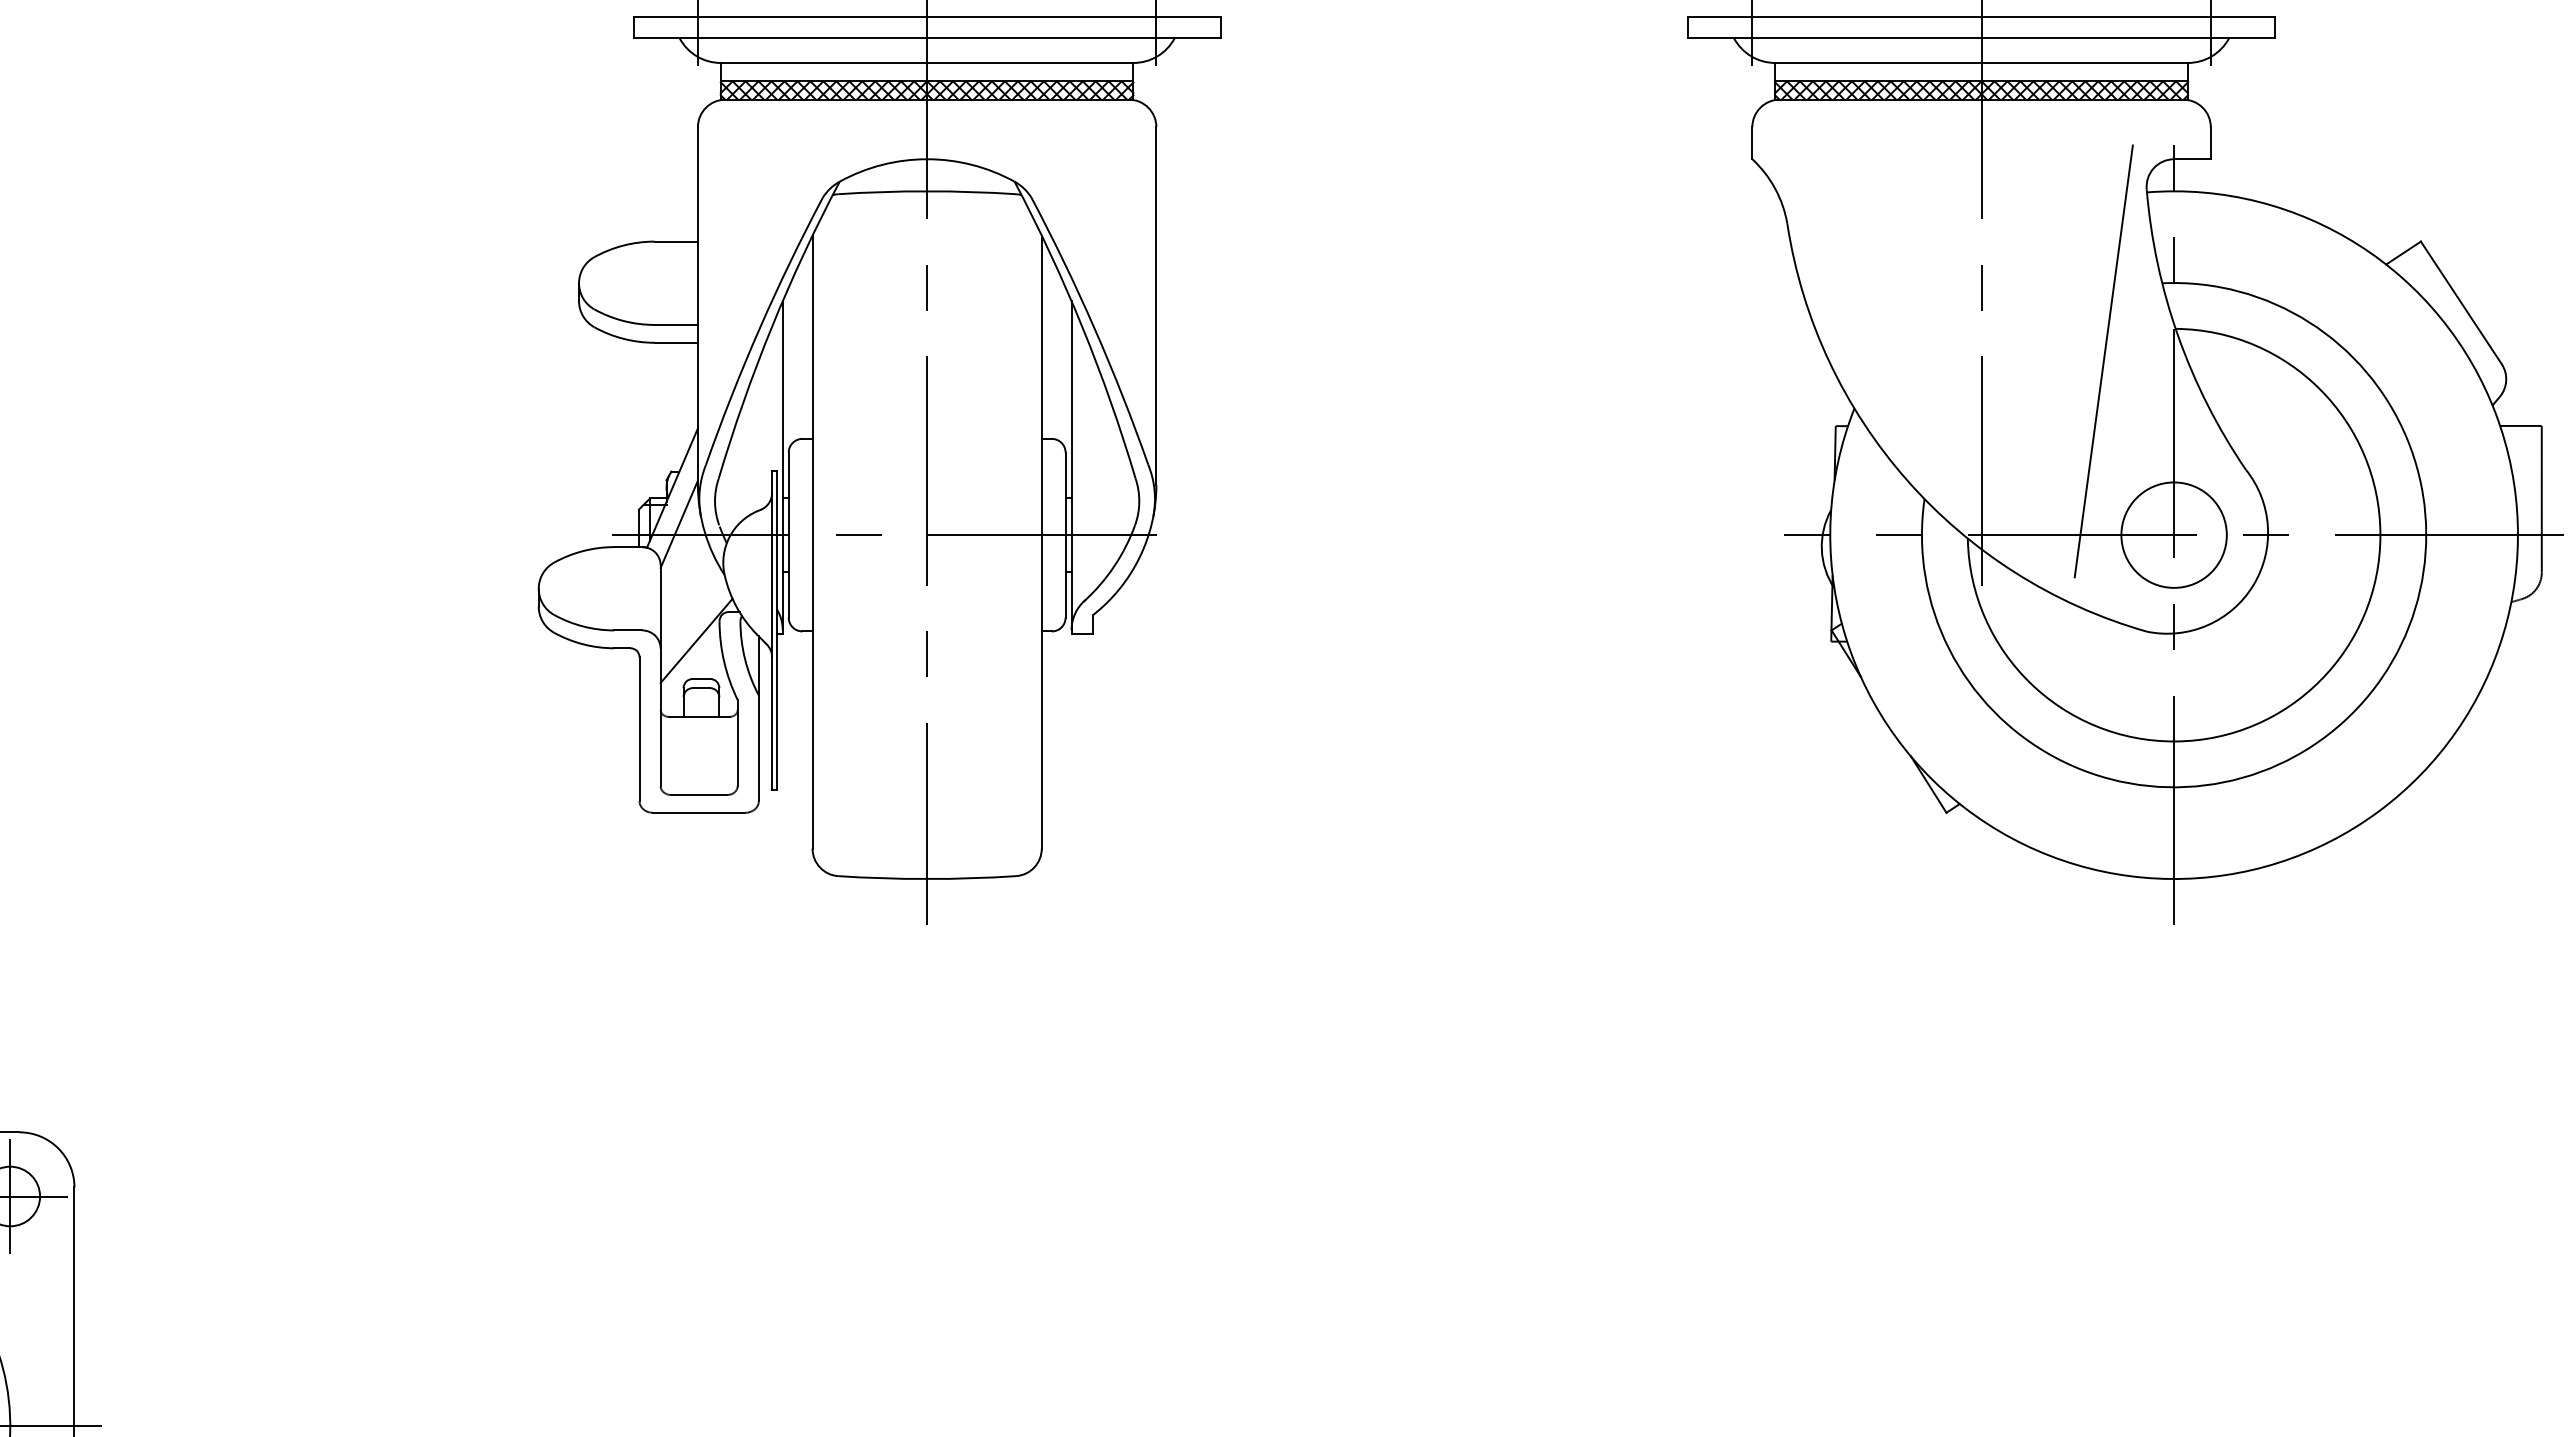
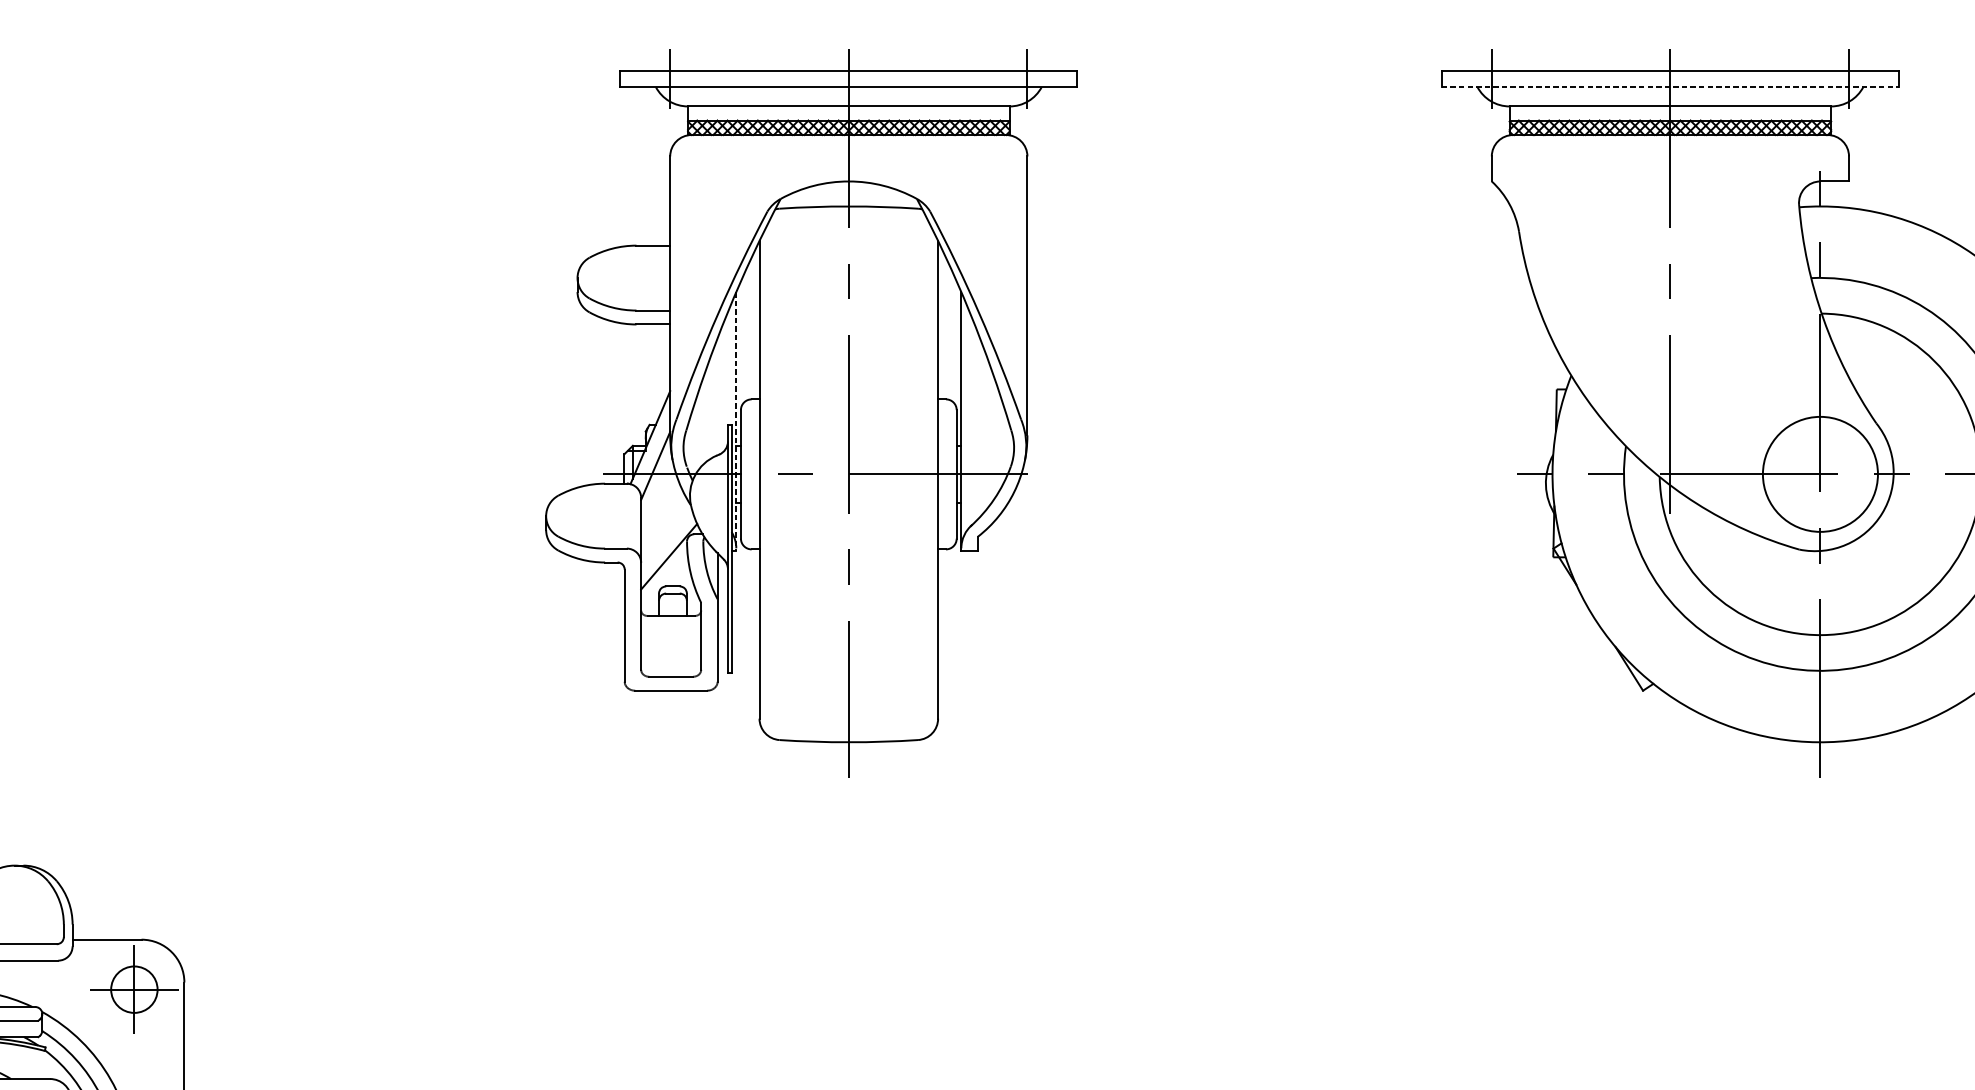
line: (1982, 38) -> (1671, 87), solid -> dashed
line: (2103, 361) -> (1765, 339), removed
line: (782, 467) -> (736, 421), solid -> dashed
circle: (2173, 534) -> (1819, 473), size x1.4

